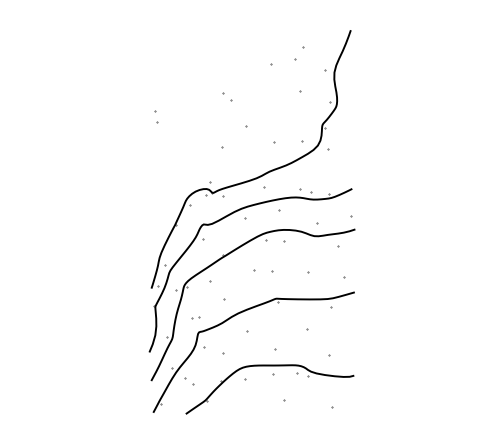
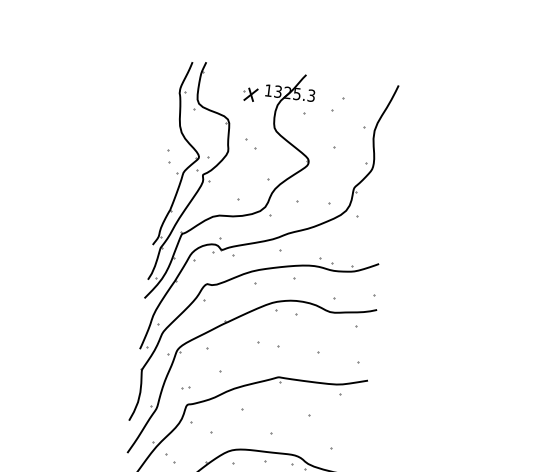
part: (196, 133) -> (211, 180), added

